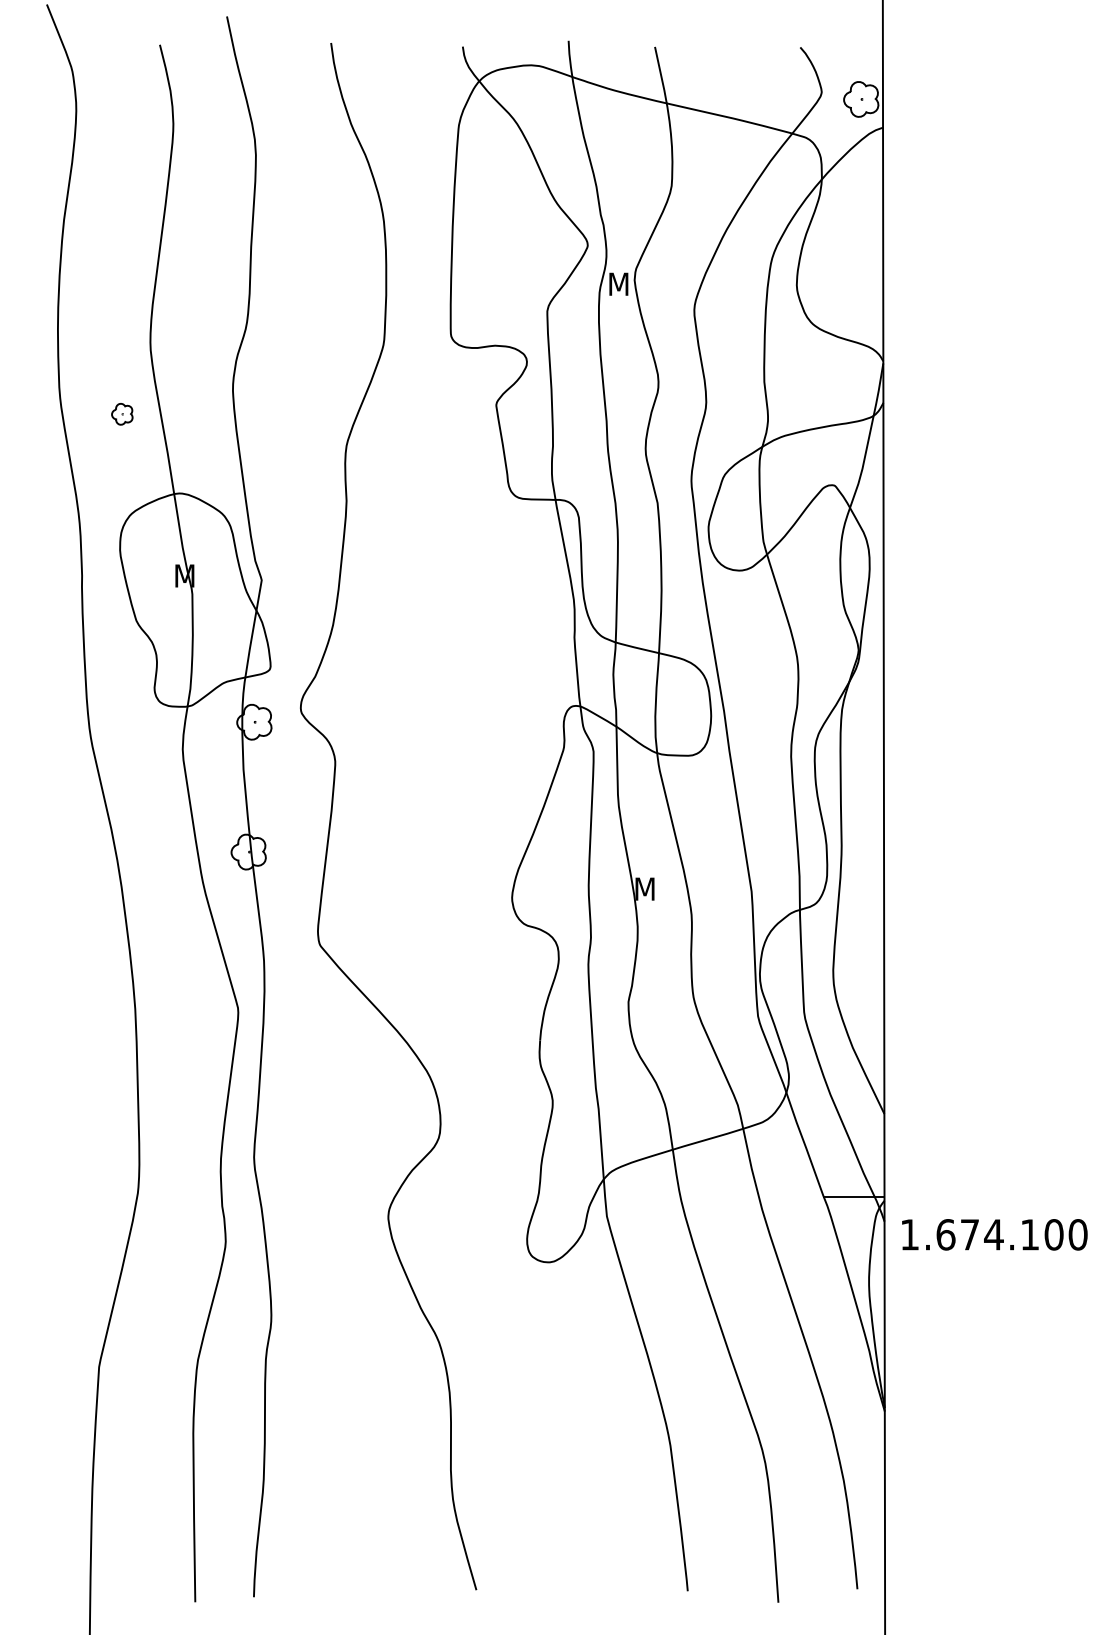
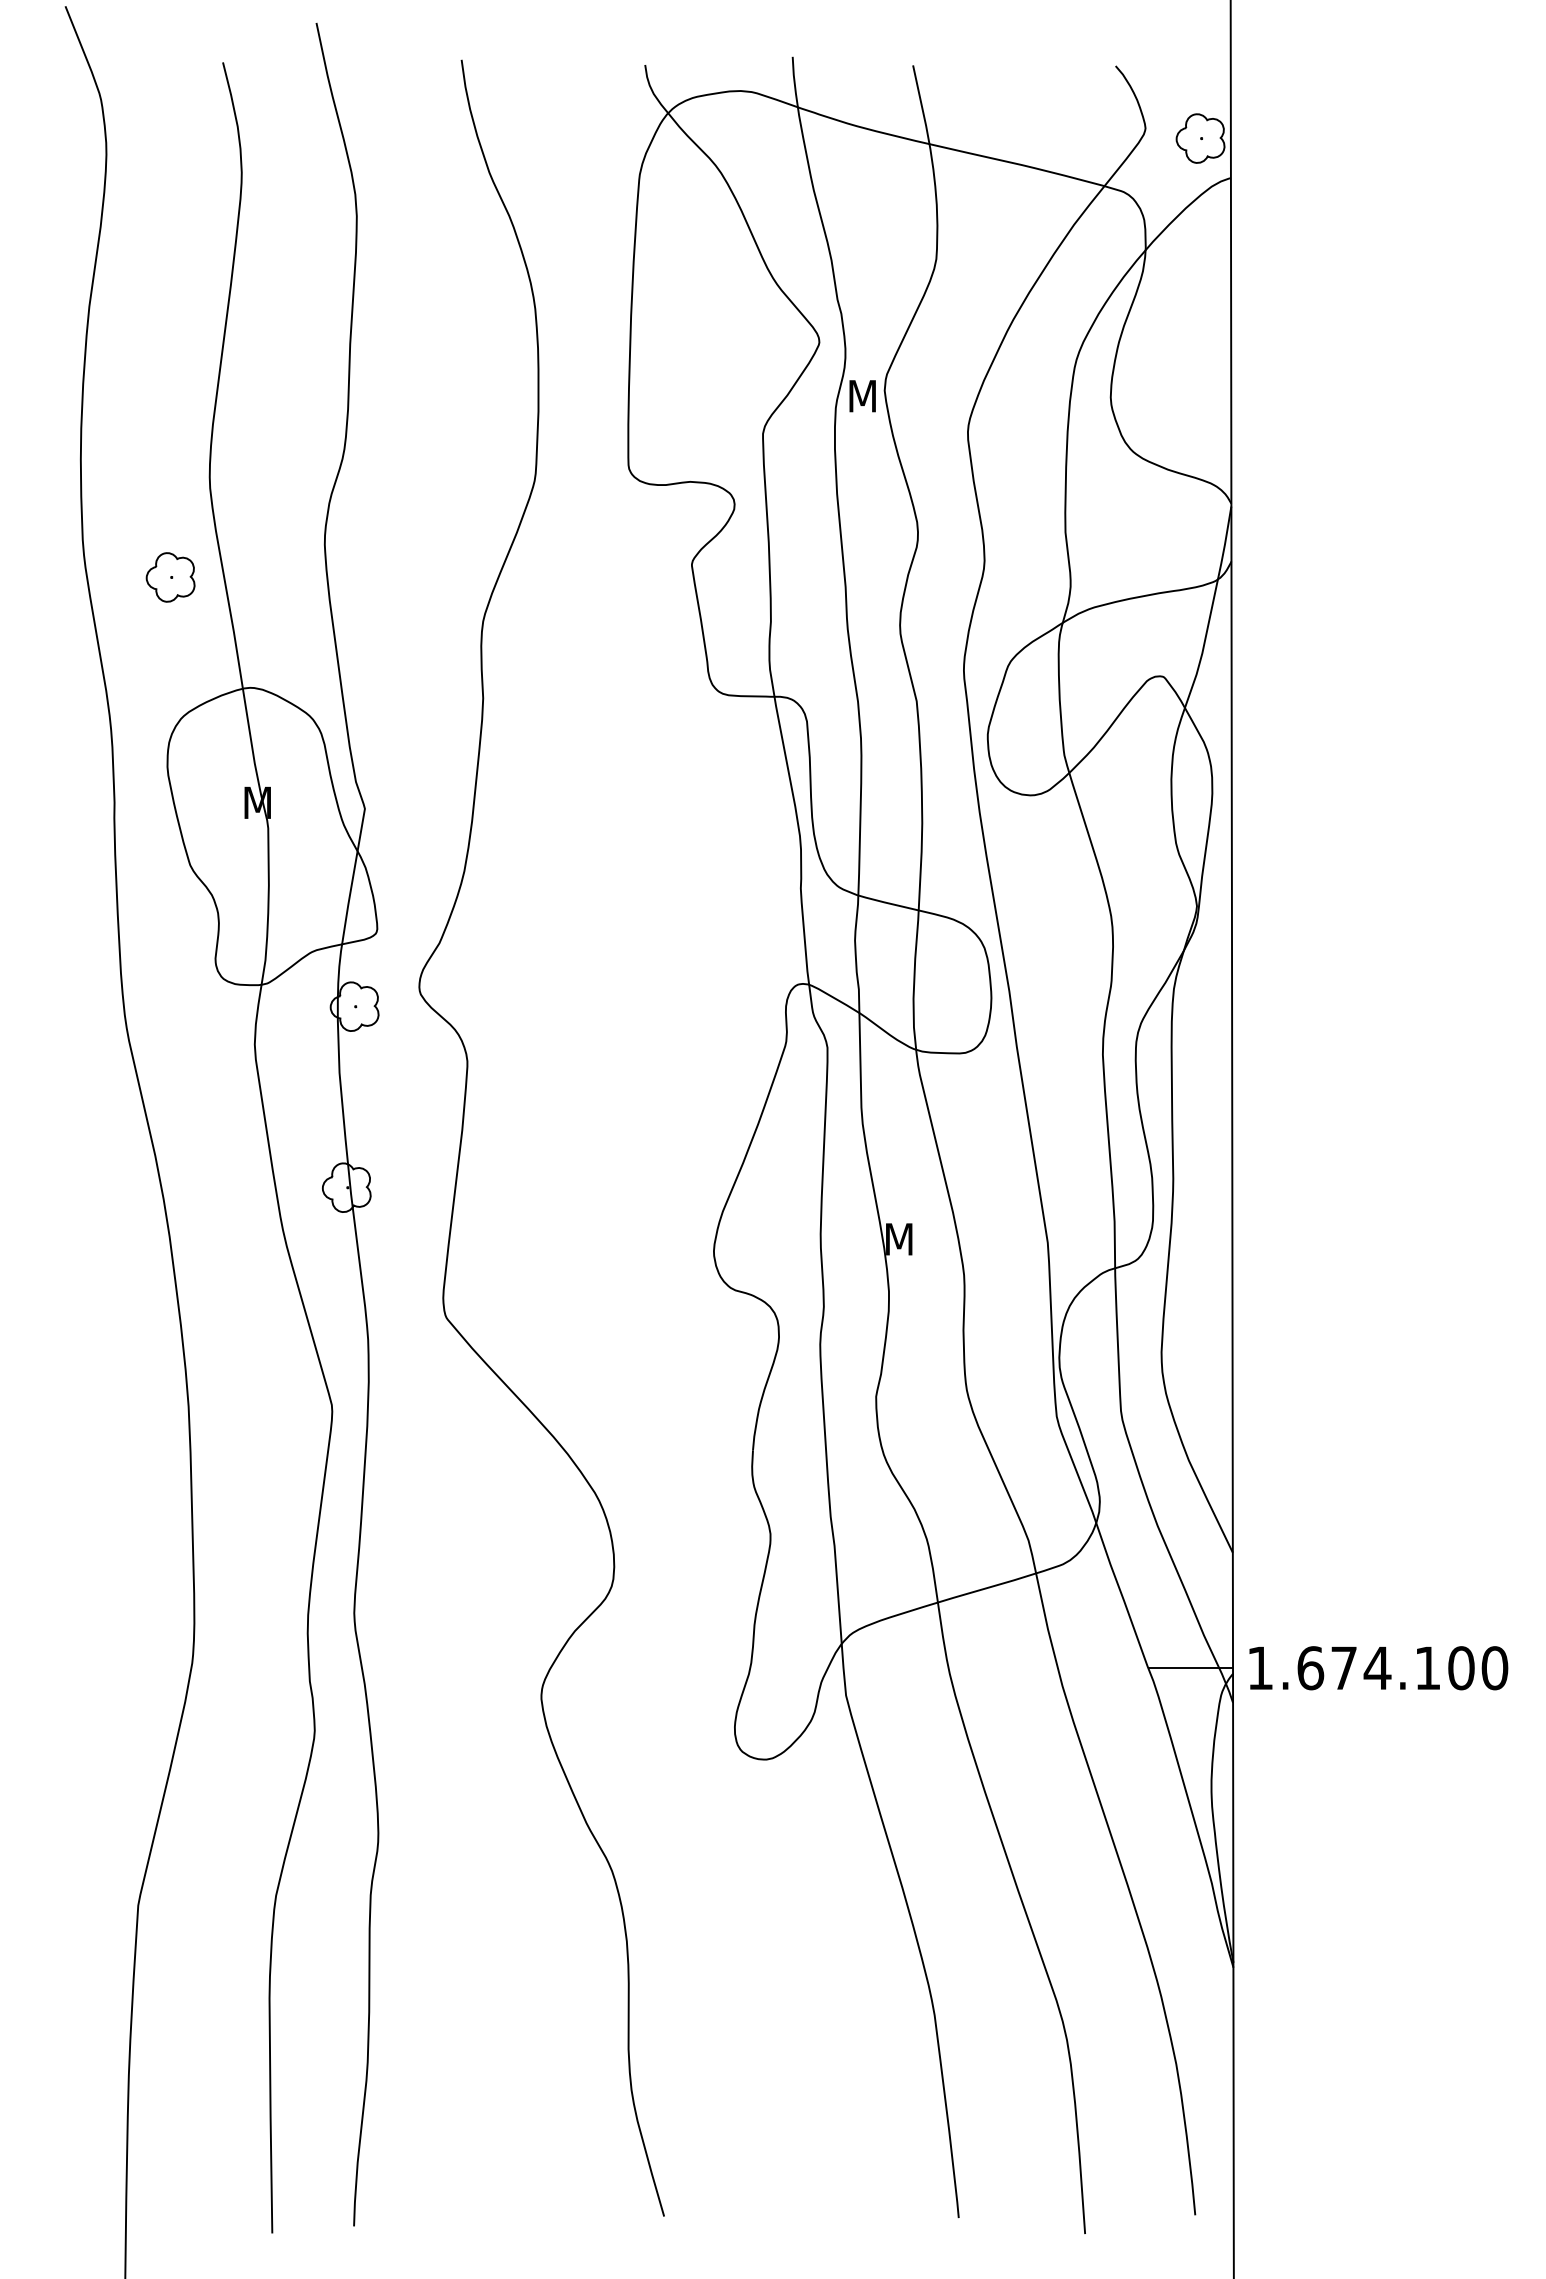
part: (122, 414) -> (170, 577), size x1.67
text: (994, 1235) -> (1378, 1668), moved

